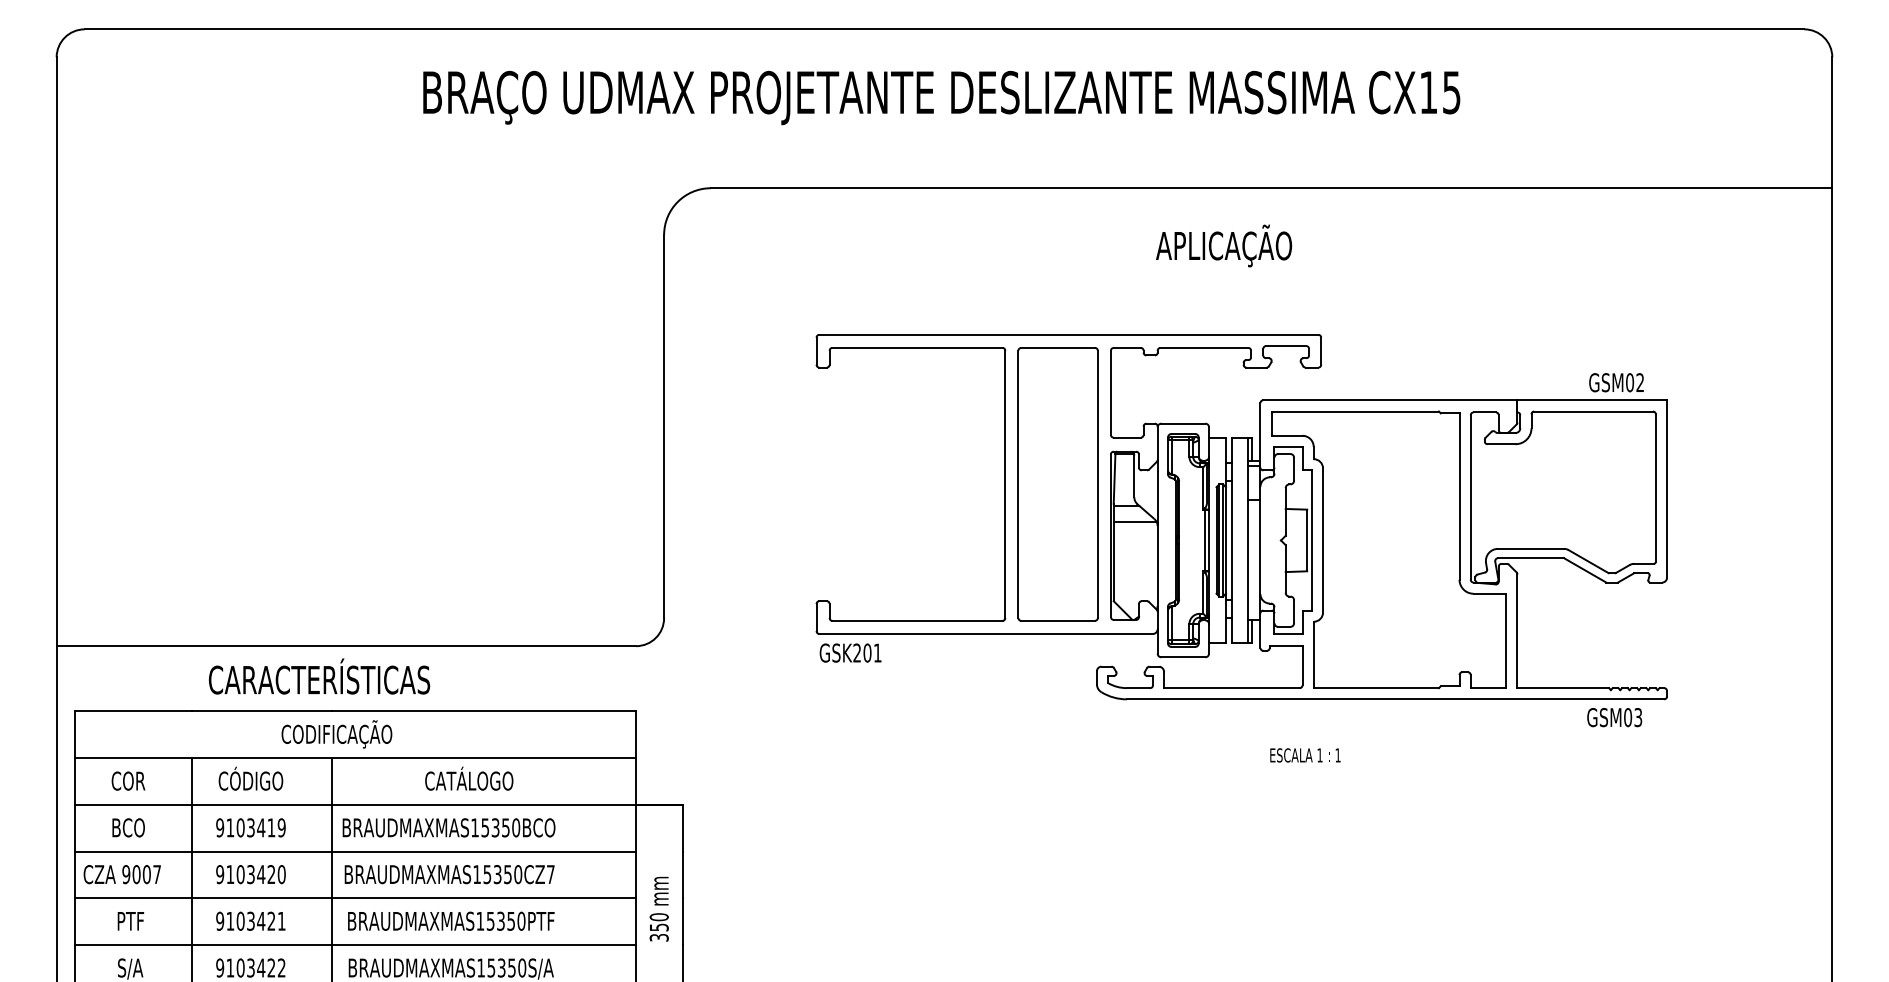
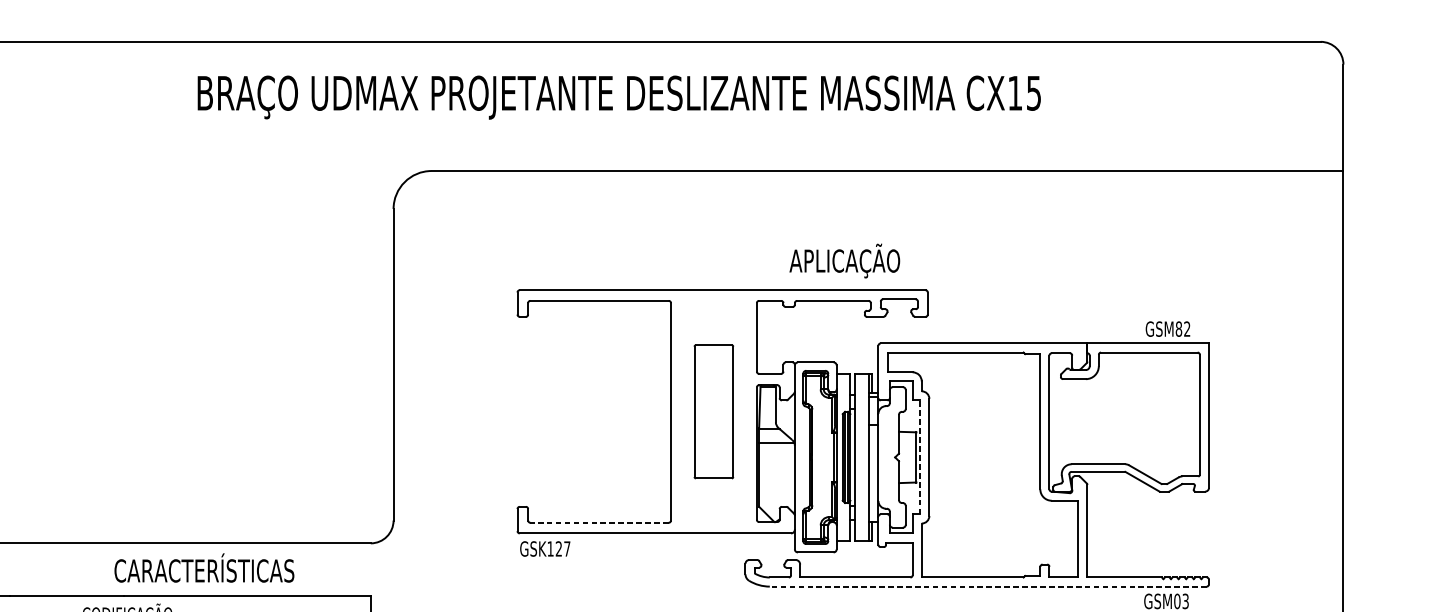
text: (1224, 245) -> (845, 260), moved
text: (1630, 382) -> (1179, 328), GSM02 -> GSM82
part: (1057, 484) -> (713, 411), size x0.6
line: (1311, 539) -> (919, 456), solid -> dashed
line: (916, 620) -> (598, 522), solid -> dashed
text: (867, 652) -> (558, 548), GSK201 -> GSK127
text: (319, 676) -> (204, 568), moved
line: (1395, 699) -> (988, 586), solid -> dashed

